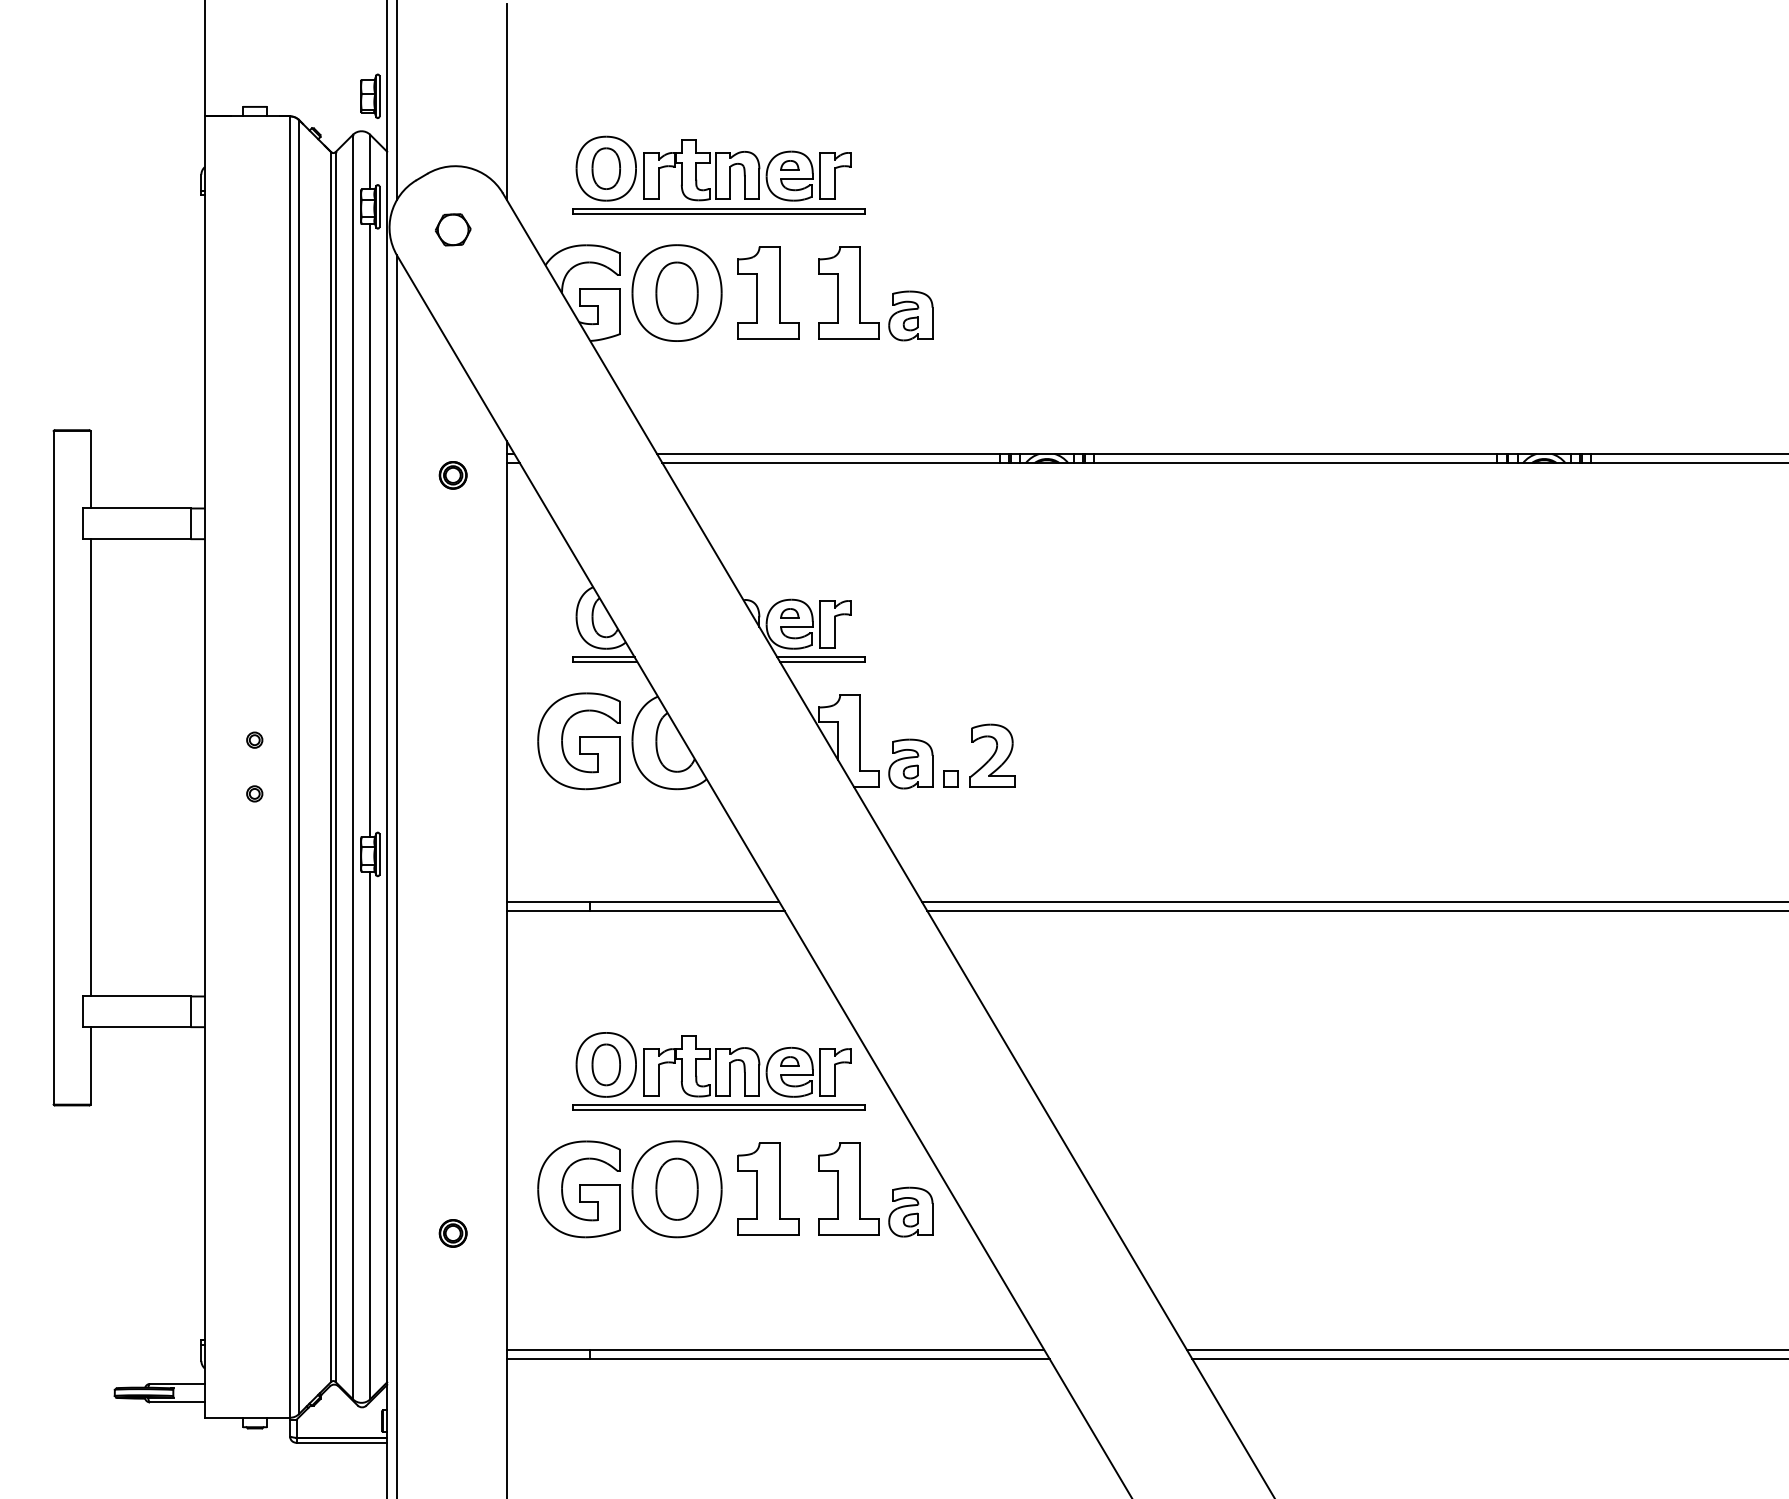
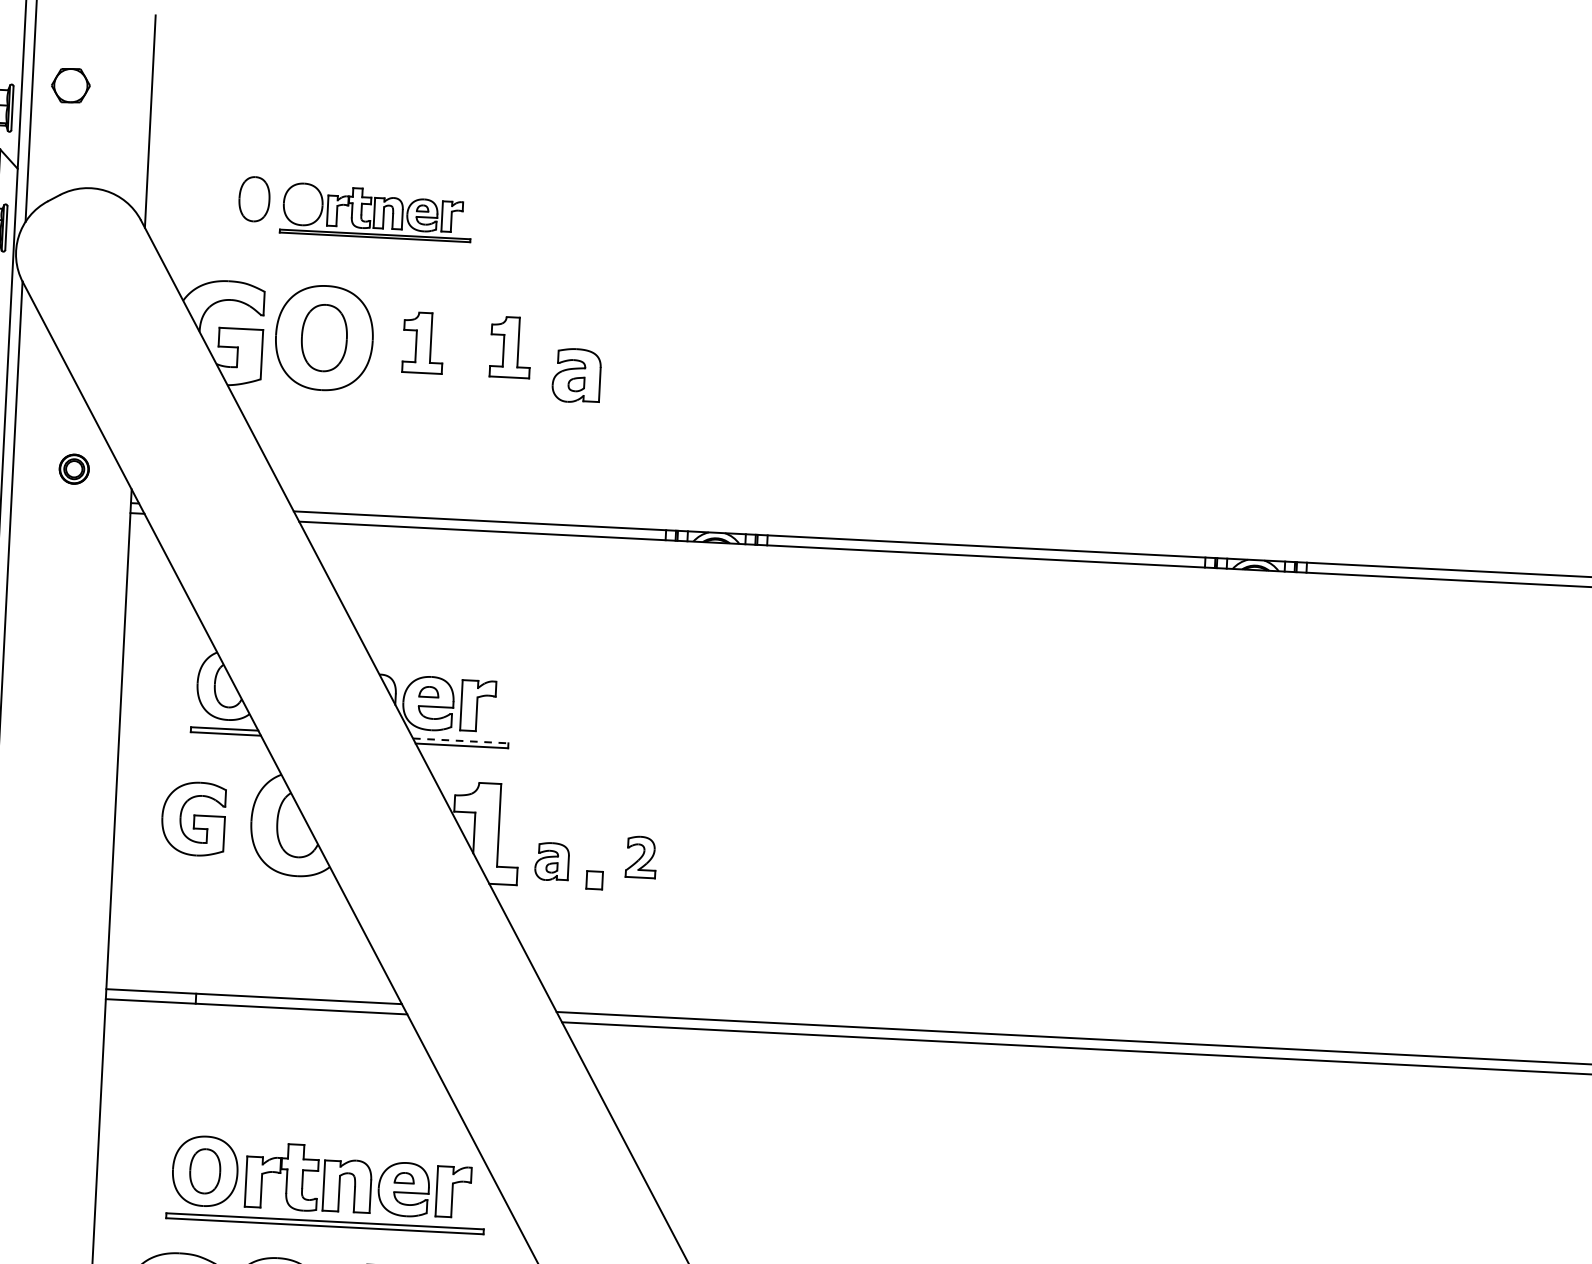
part: (718, 174) -> (375, 211), size x0.6
part: (453, 229) -> (71, 85), moved
part: (768, 292) -> (423, 342), size x0.6
part: (848, 292) -> (510, 346), size x0.6
part: (452, 475) -> (73, 469), moved
line: (821, 657) -> (461, 741), solid -> dashed
part: (578, 741) -> (192, 819), size x0.7
part: (992, 755) -> (641, 856), size x0.6
part: (910, 763) -> (551, 861), size x0.7

